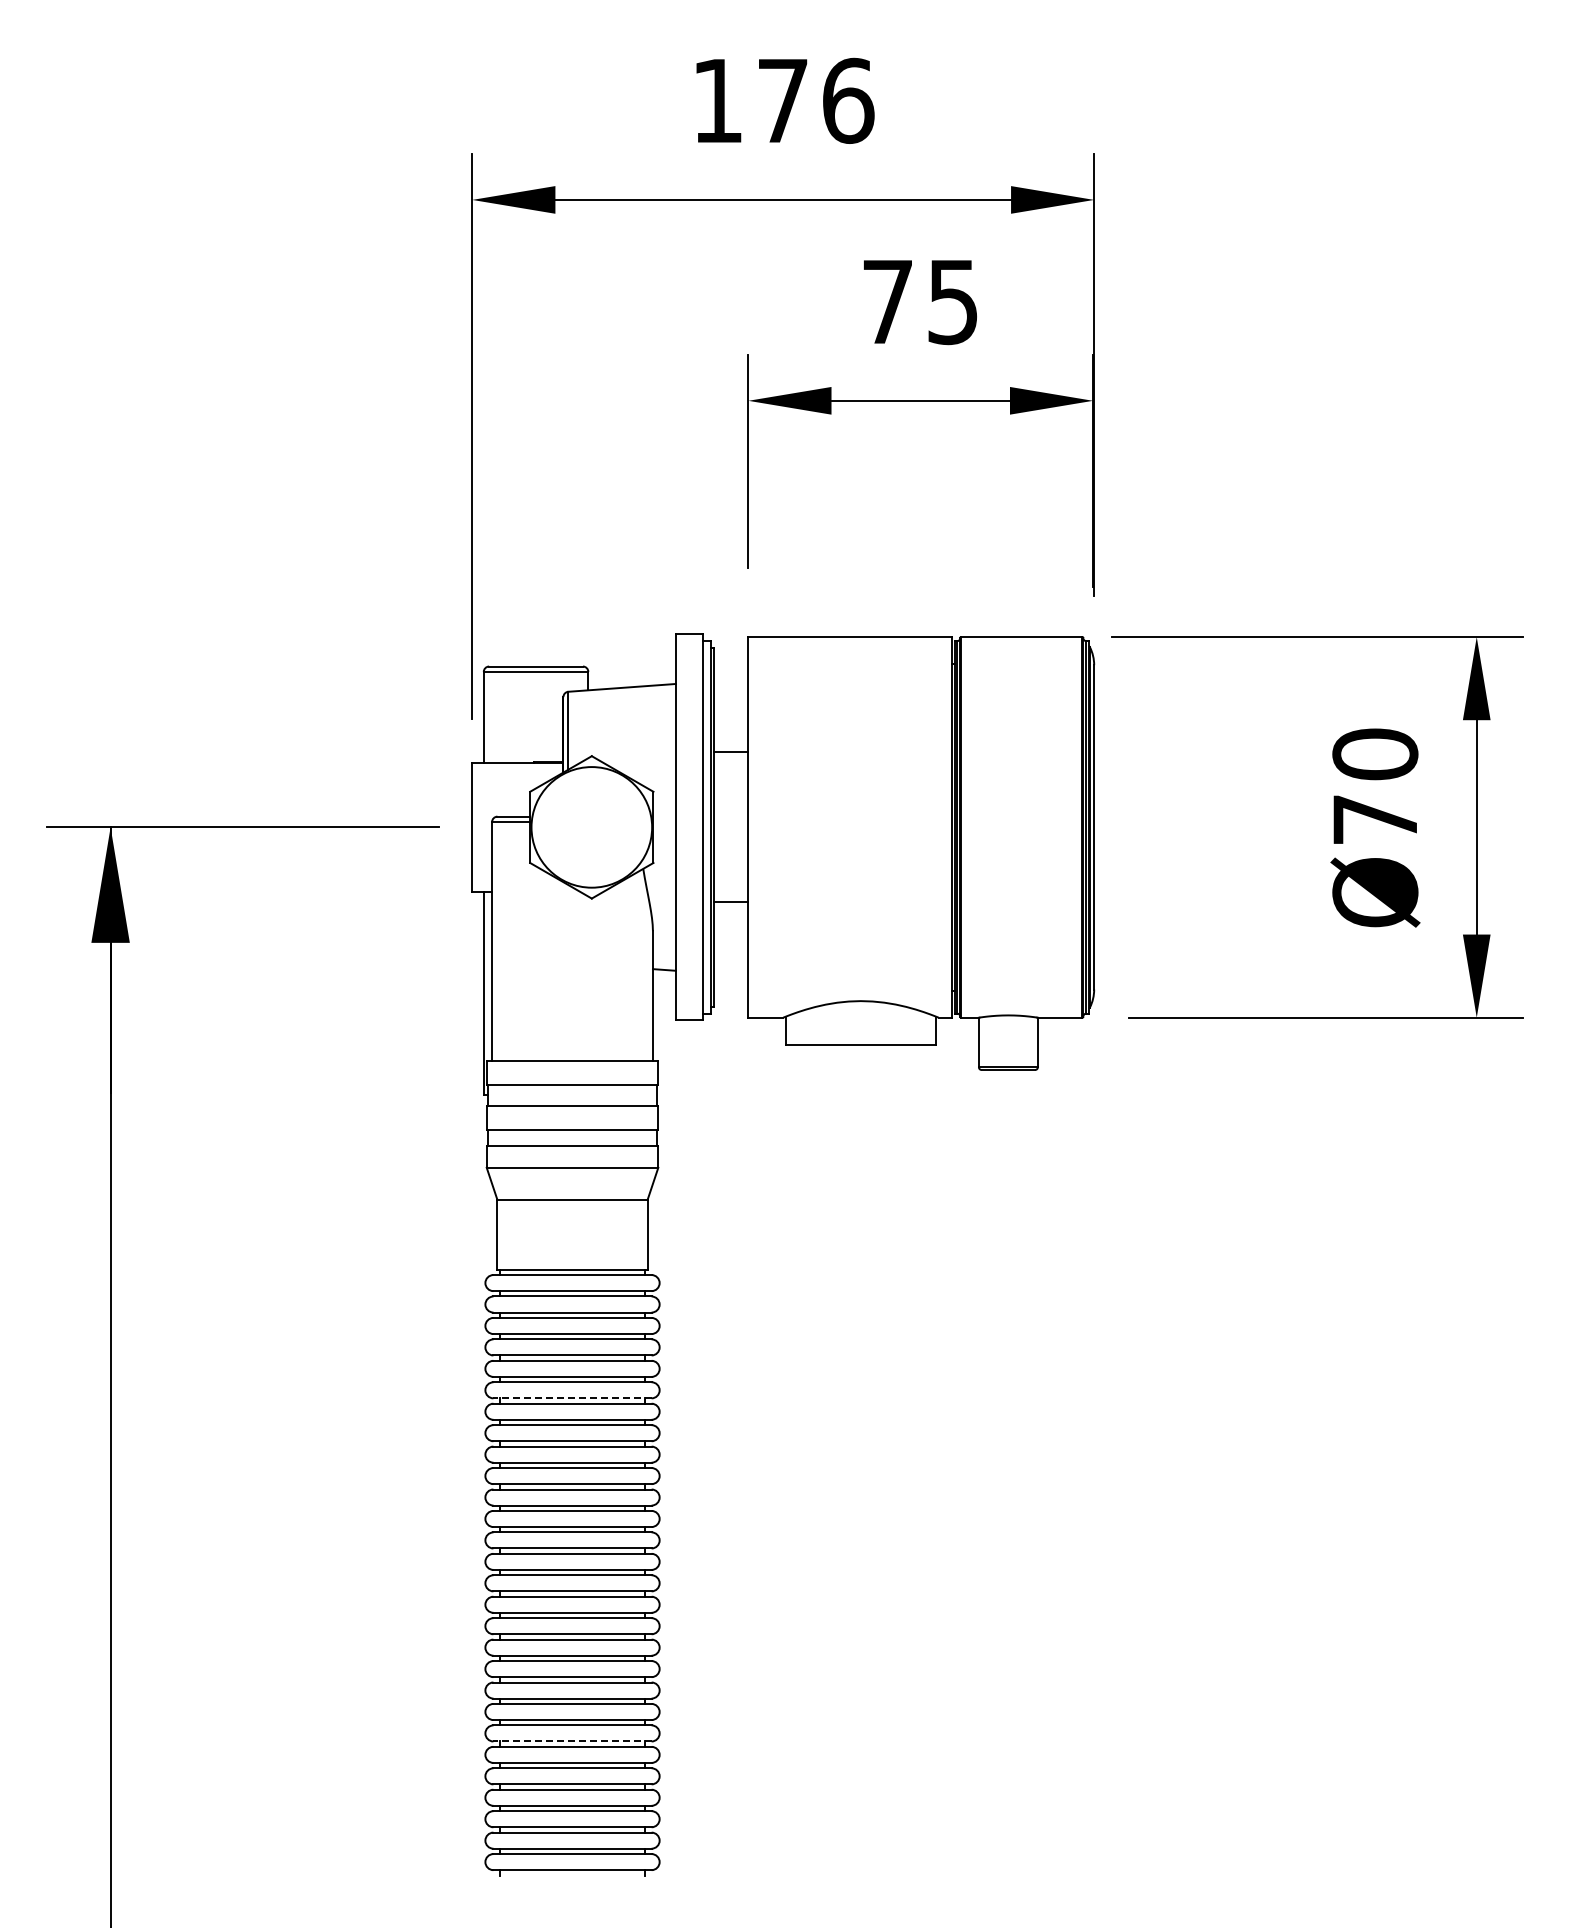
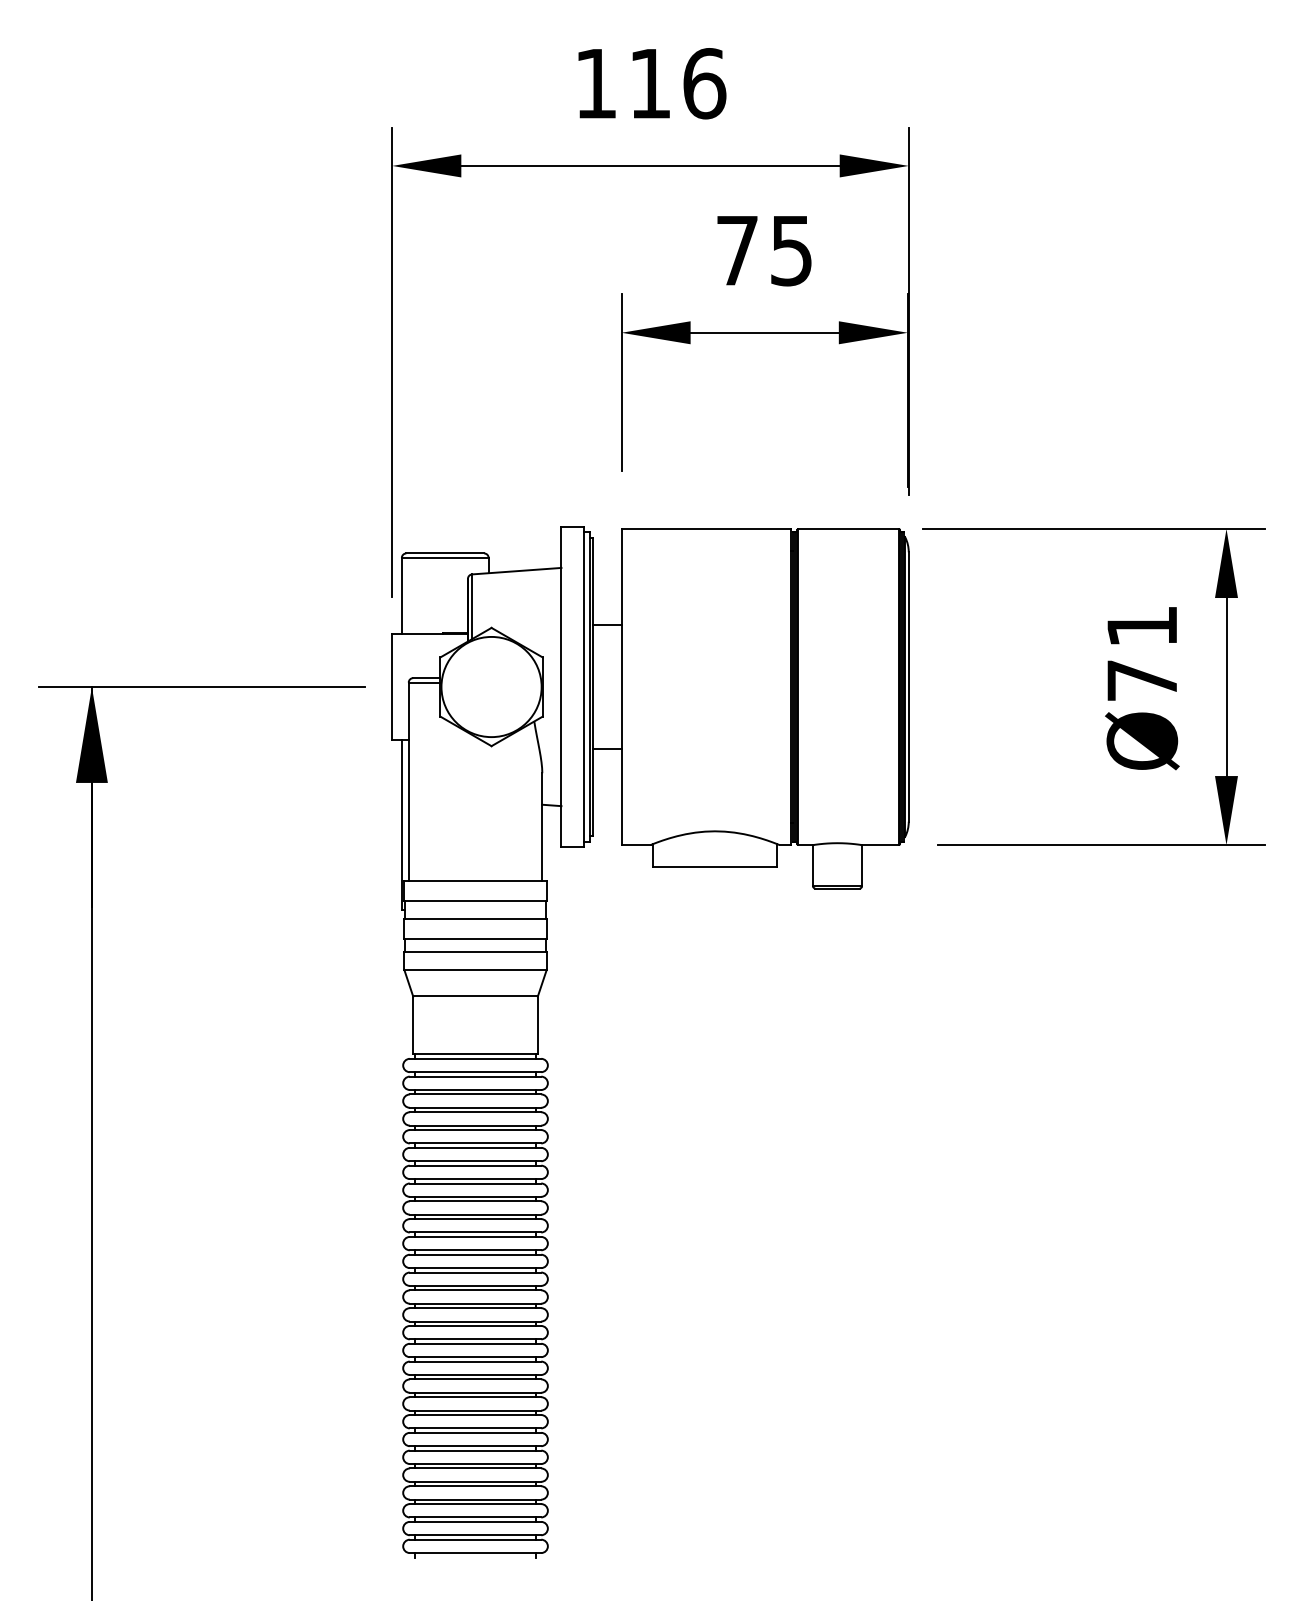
text: (783, 100) -> (650, 83), 176 -> 116
text: (1375, 754) -> (1142, 626), Ø70 -> Ø71
line: (572, 1398) -> (475, 1161), dashed -> solid
line: (572, 1741) -> (475, 1446), dashed -> solid

